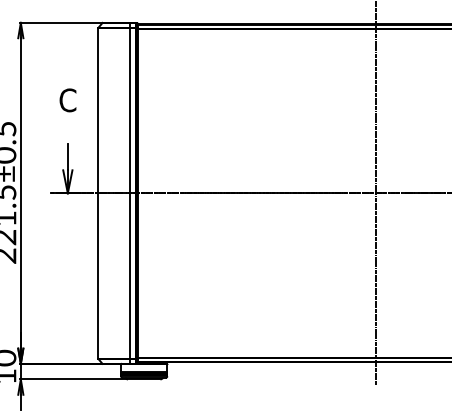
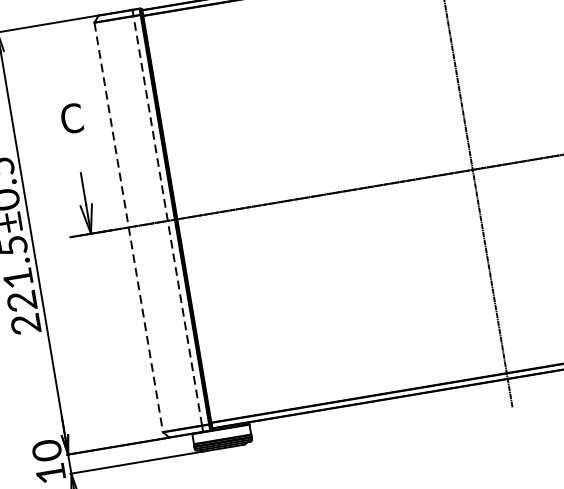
line: (129, 192) -> (167, 219), solid -> dashed
line: (98, 193) -> (128, 227), solid -> dashed

